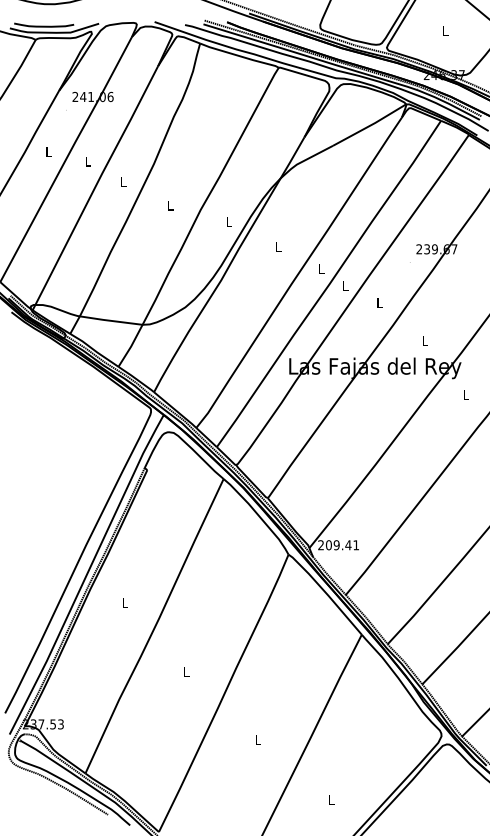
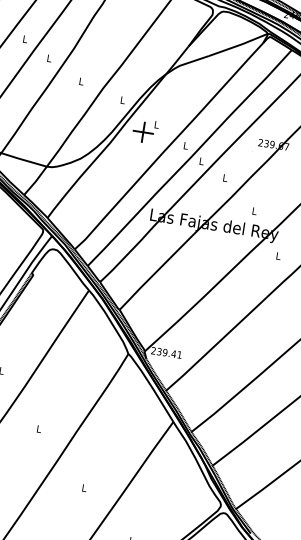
part: (262, 259) -> (143, 132), added
text: (328, 545) -> (159, 351), 209.41 -> 239.41

